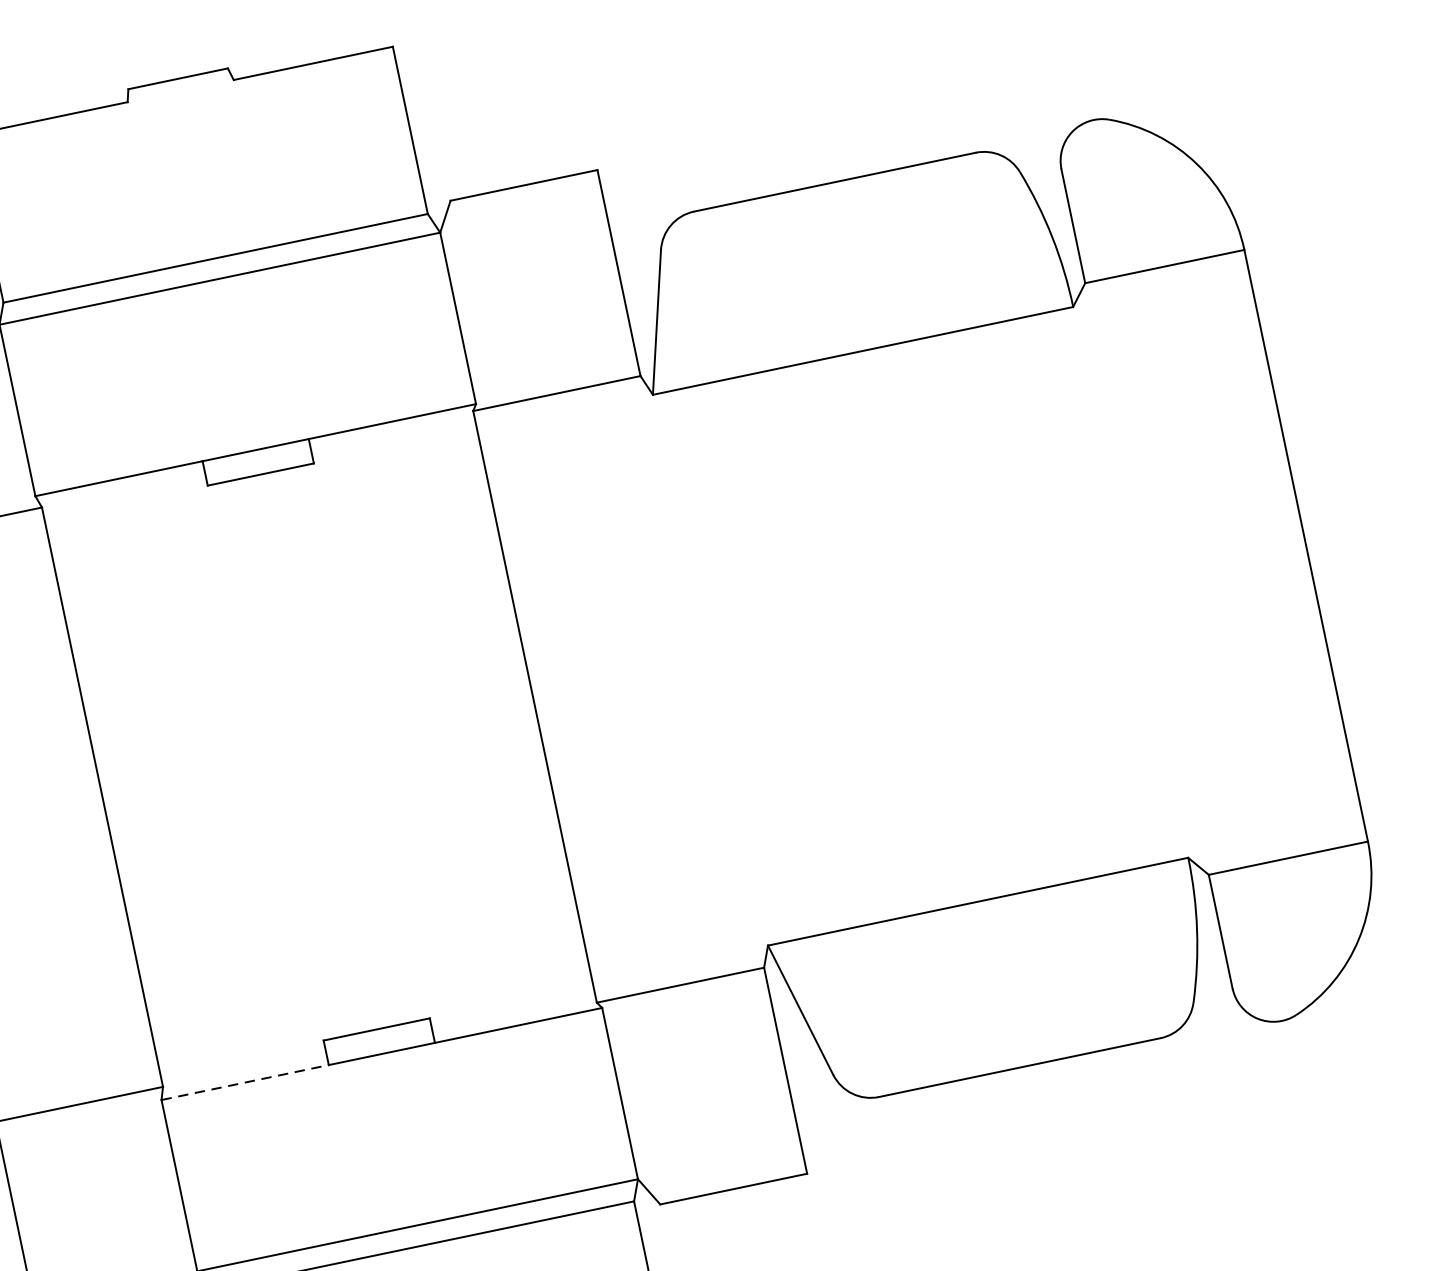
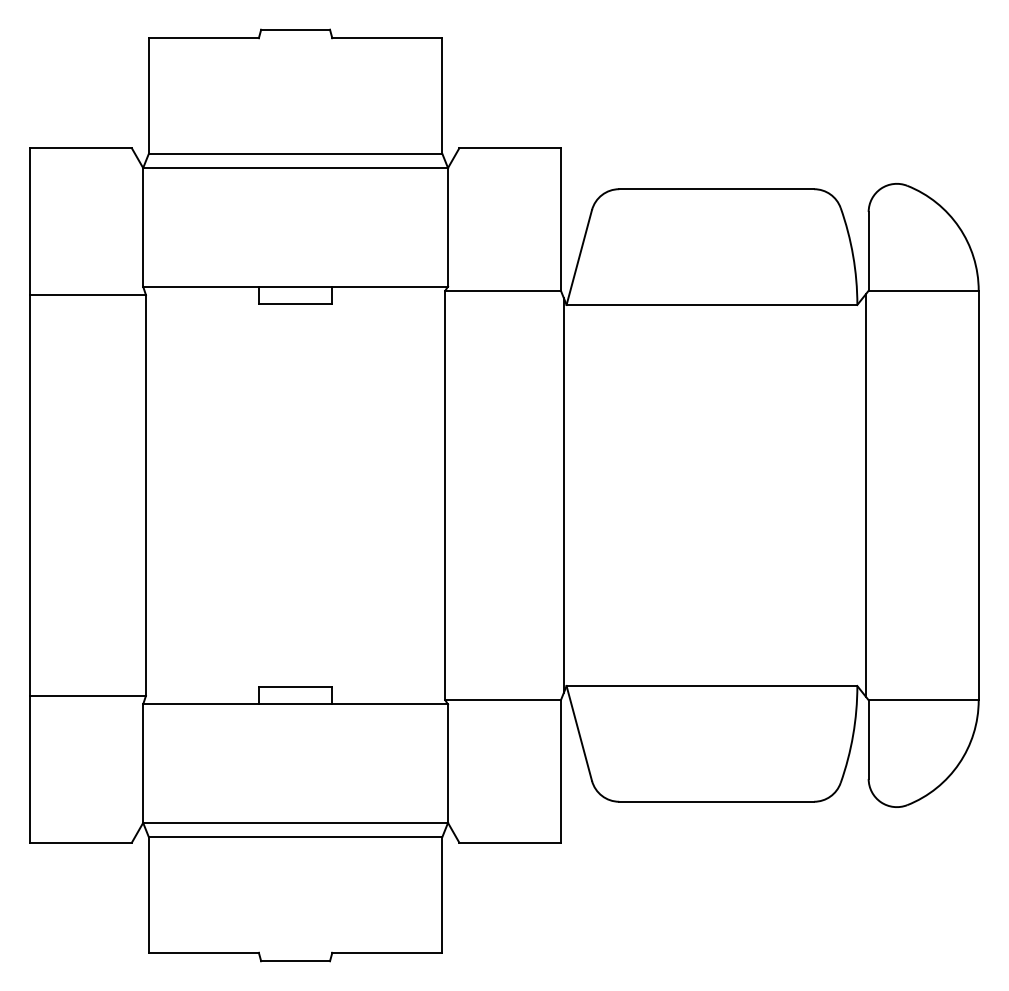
line: (1142, 579) -> (865, 495), added
line: (705, 671) -> (563, 495), added
line: (245, 1082) -> (201, 704), dashed -> solid

